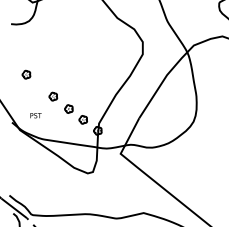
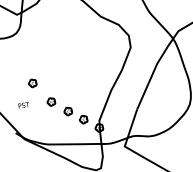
part: (26, 74) -> (32, 83), moved
text: (35, 115) -> (23, 105), moved

